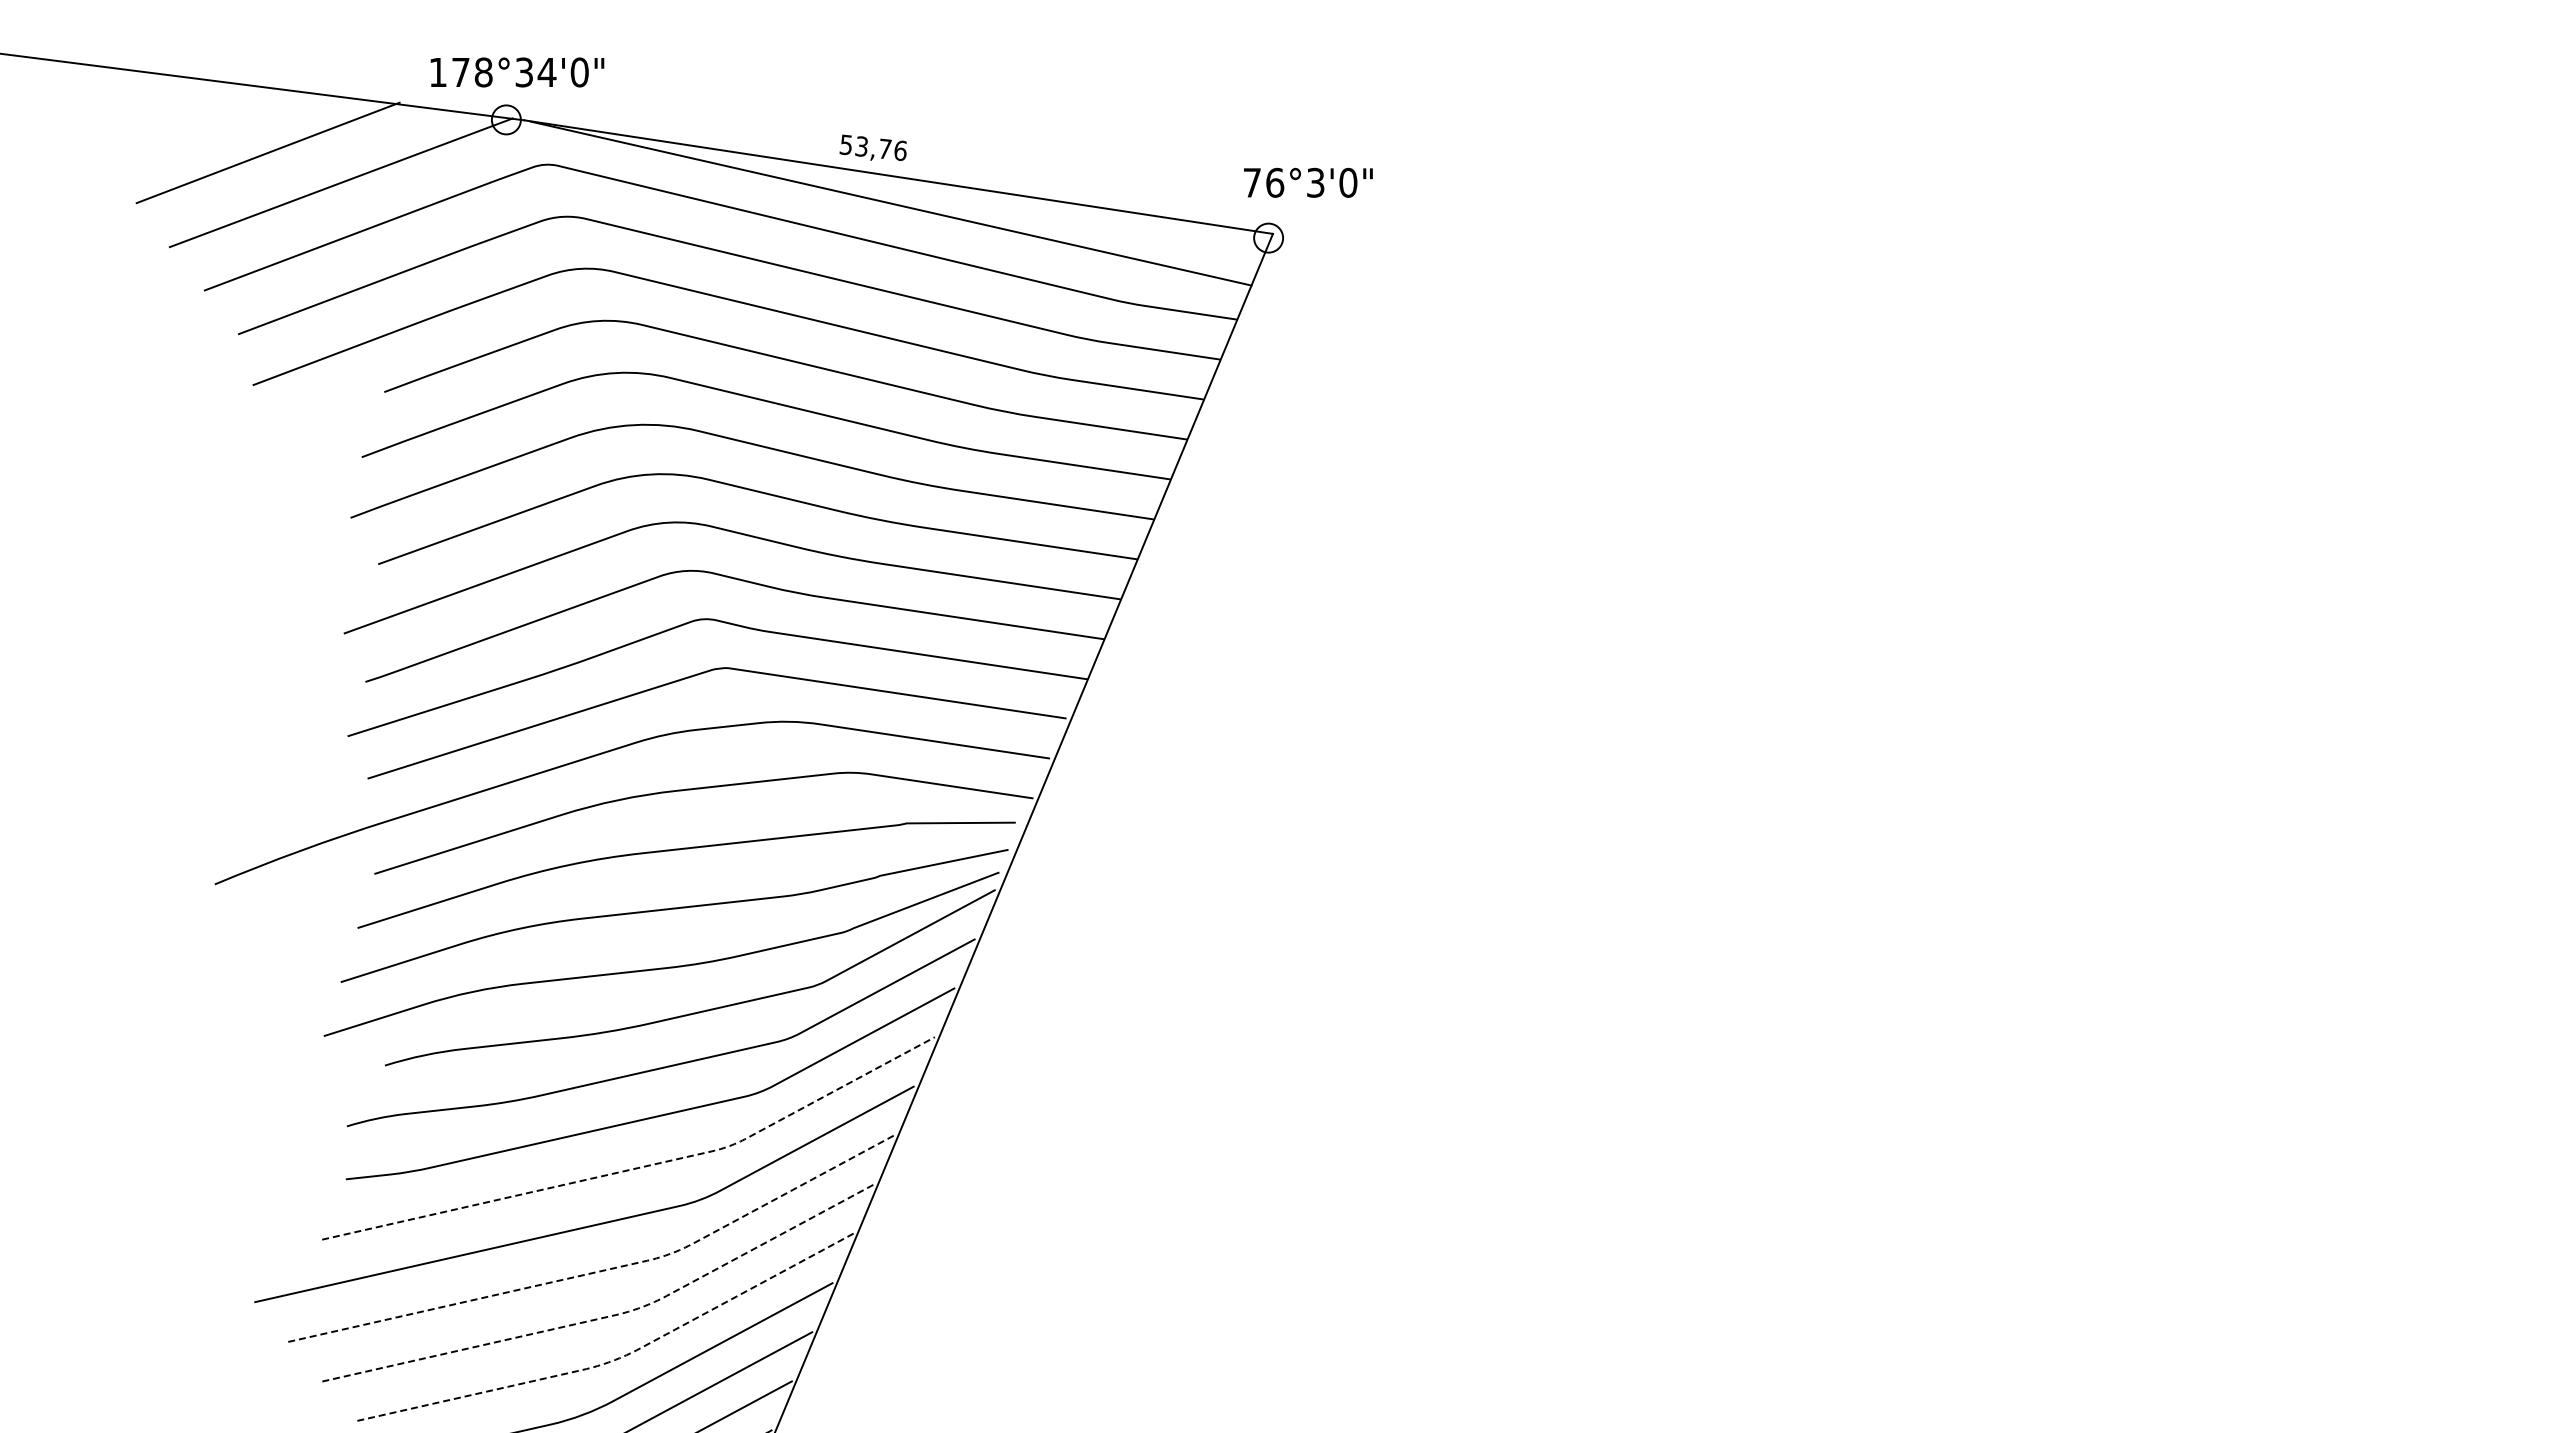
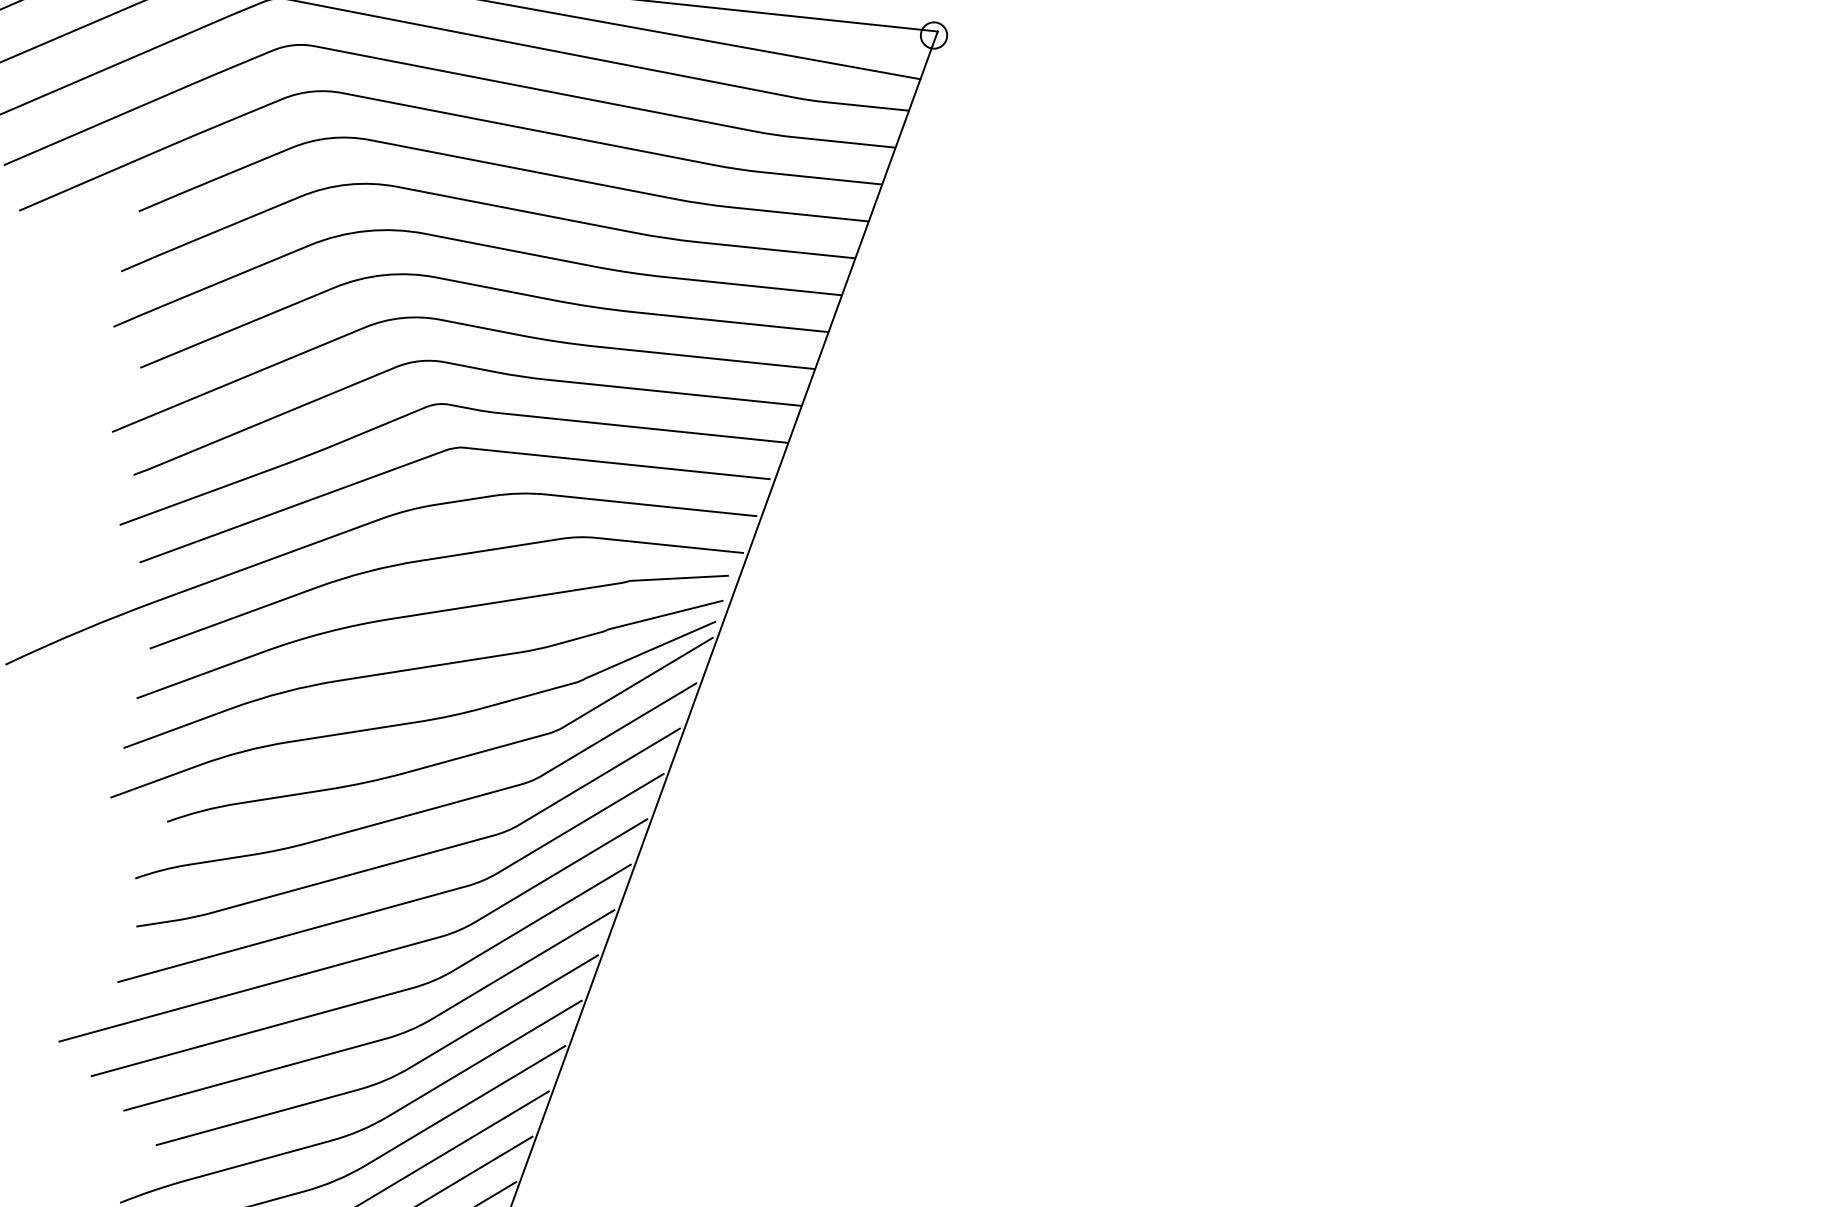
line: (643, 1166) -> (405, 902), dashed -> solid
line: (606, 1269) -> (376, 997), dashed -> solid
line: (613, 1315) -> (384, 1038), dashed -> solid
line: (615, 1359) -> (388, 1078), dashed -> solid

